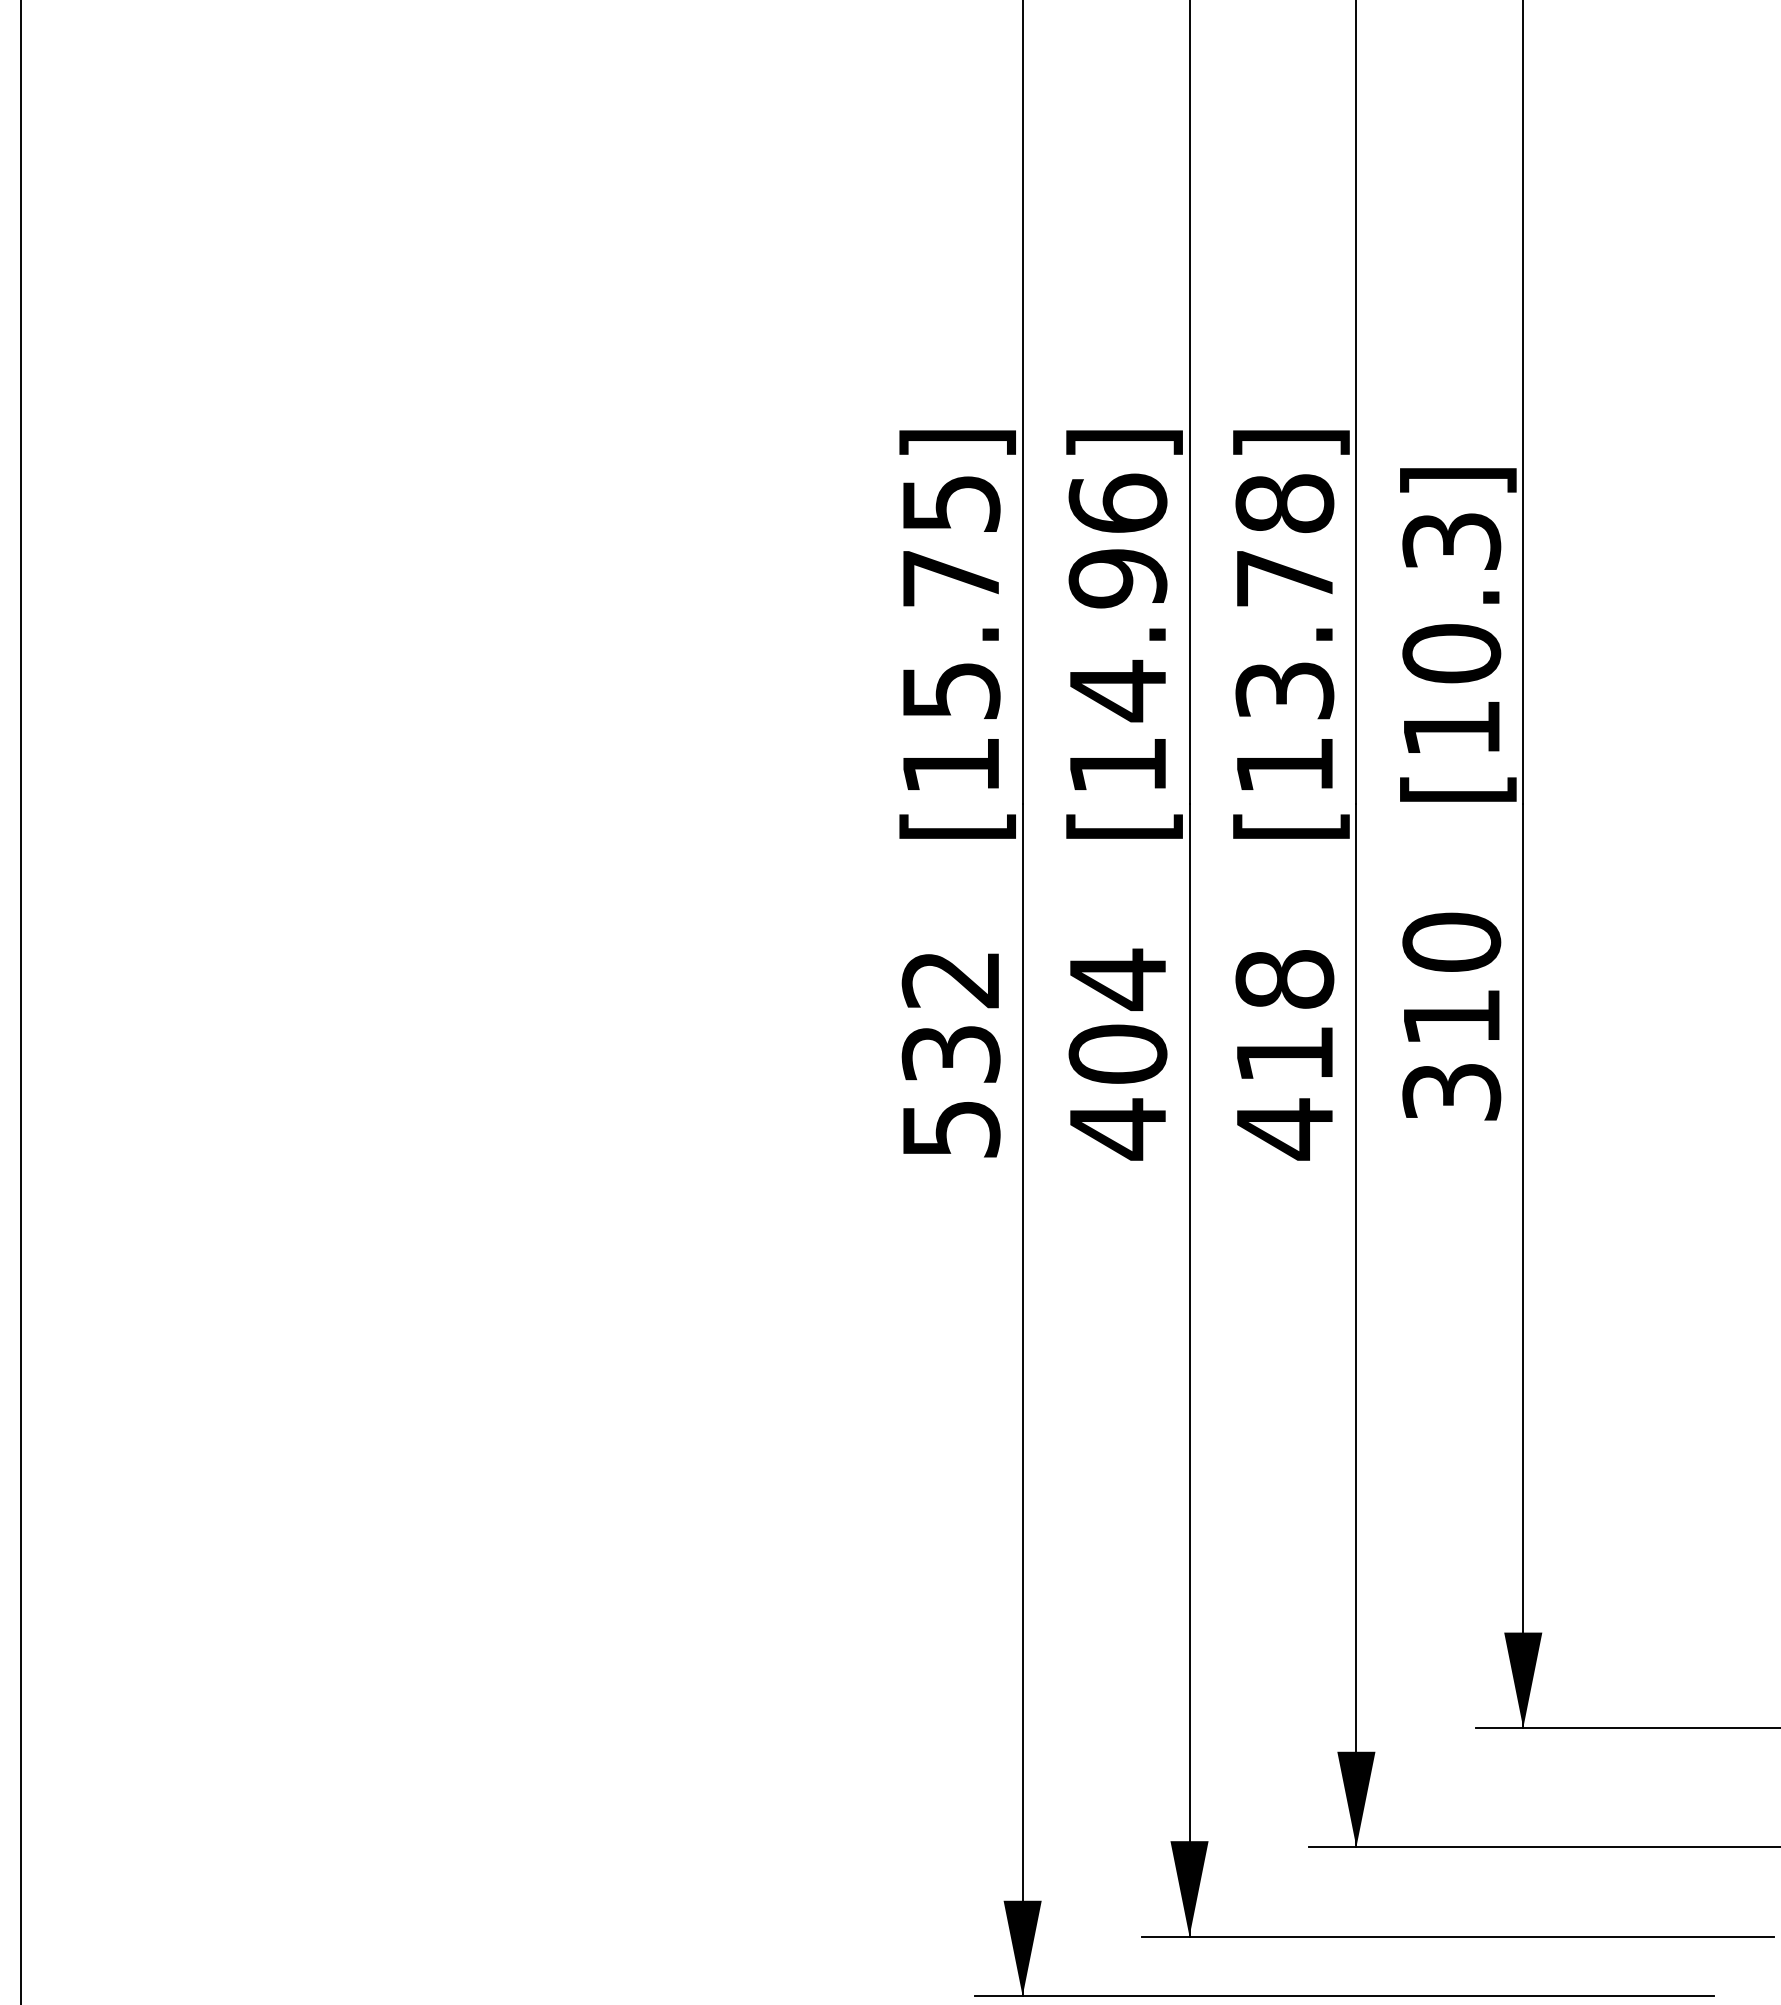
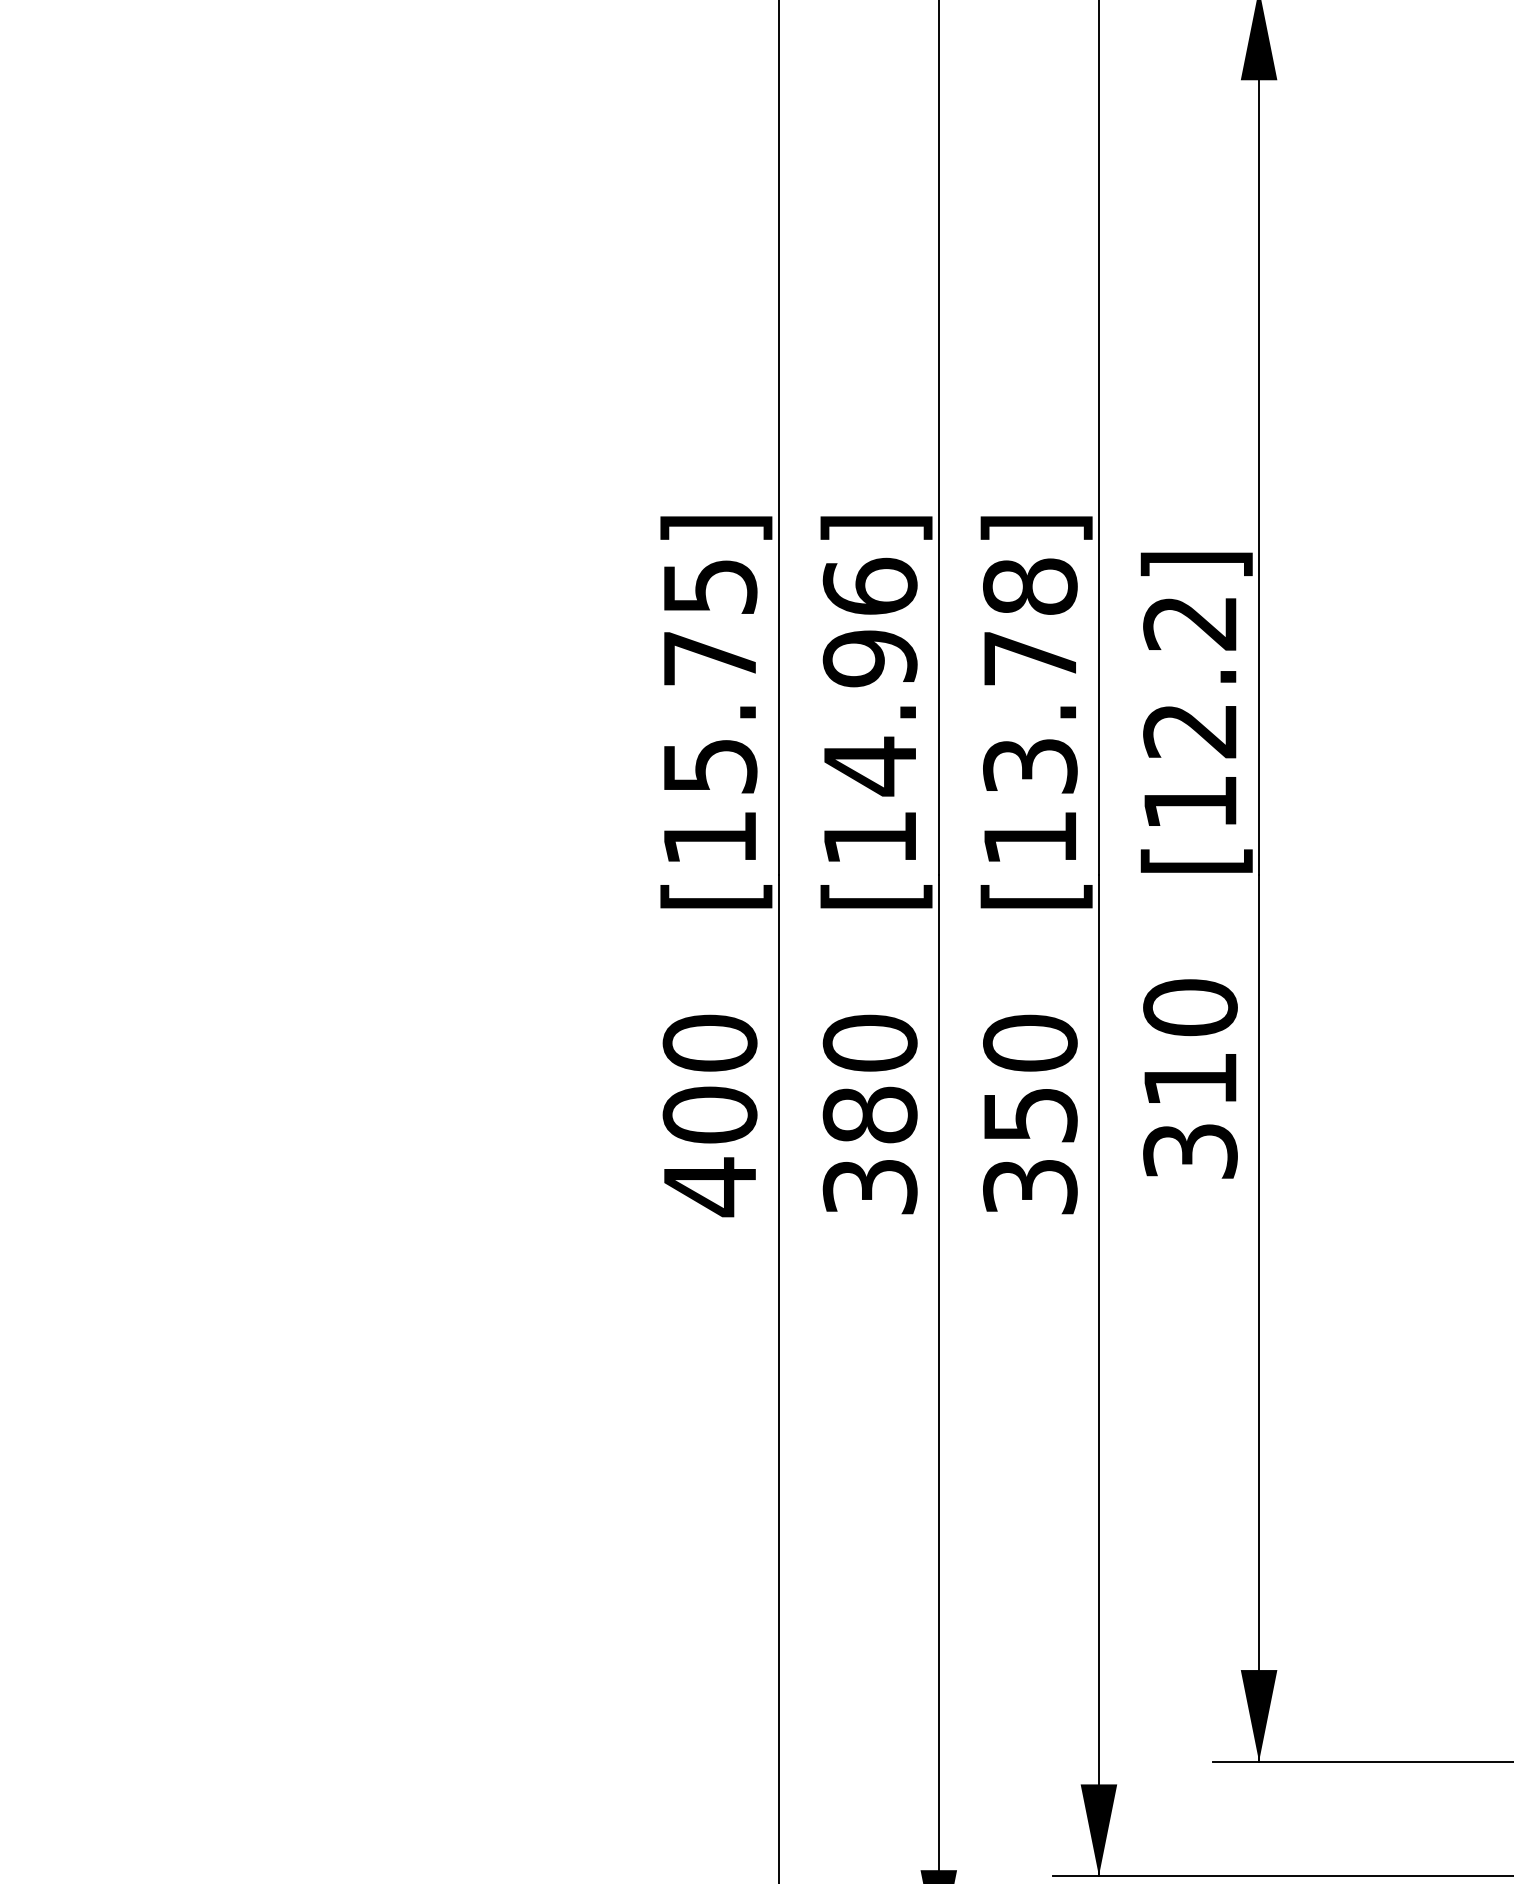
text: (1451, 598) -> (1190, 677), [10.3] -> [12.2]
text: (950, 1054) -> (709, 1115), 532 -> 400
text: (1117, 1054) -> (869, 1115), 404 -> 380
text: (1284, 1054) -> (1029, 1115), 418 -> 350

